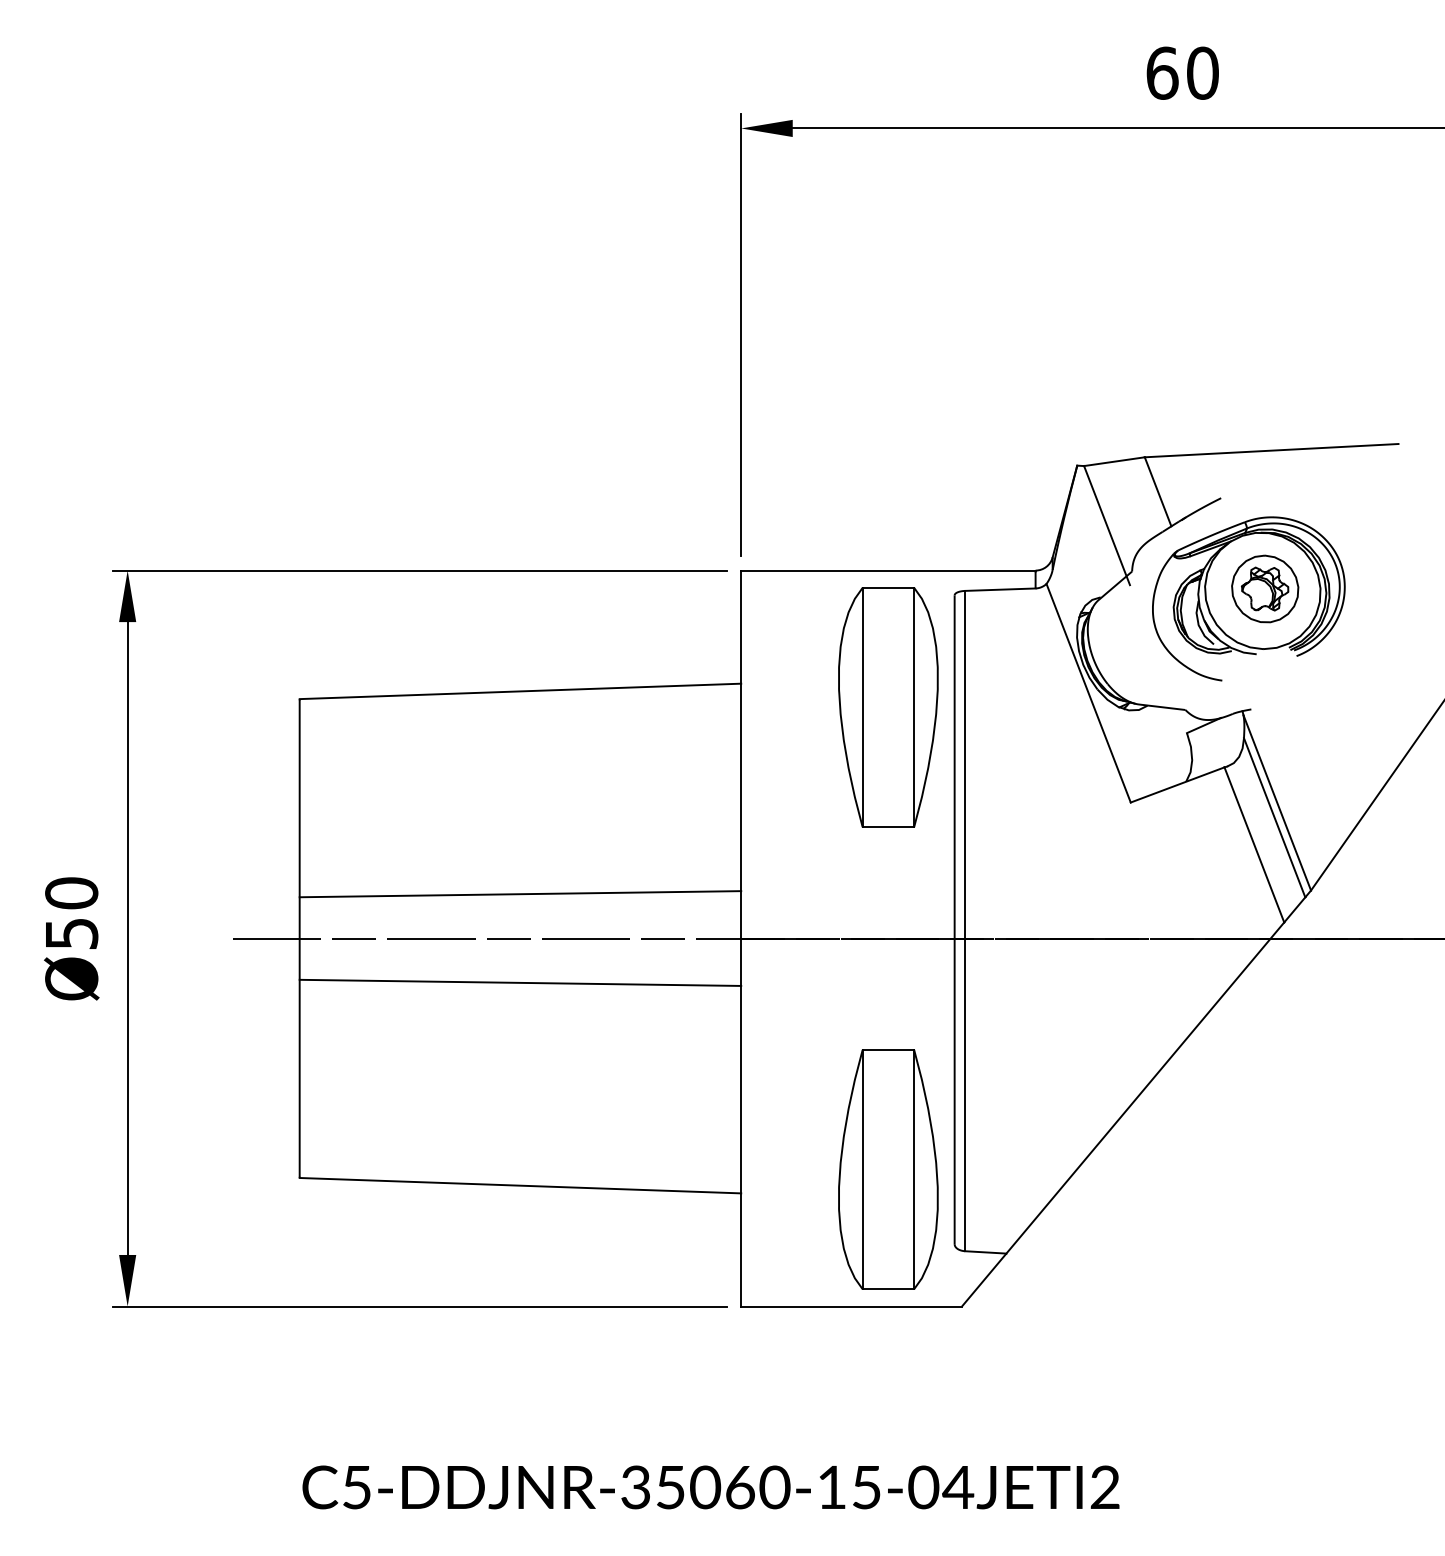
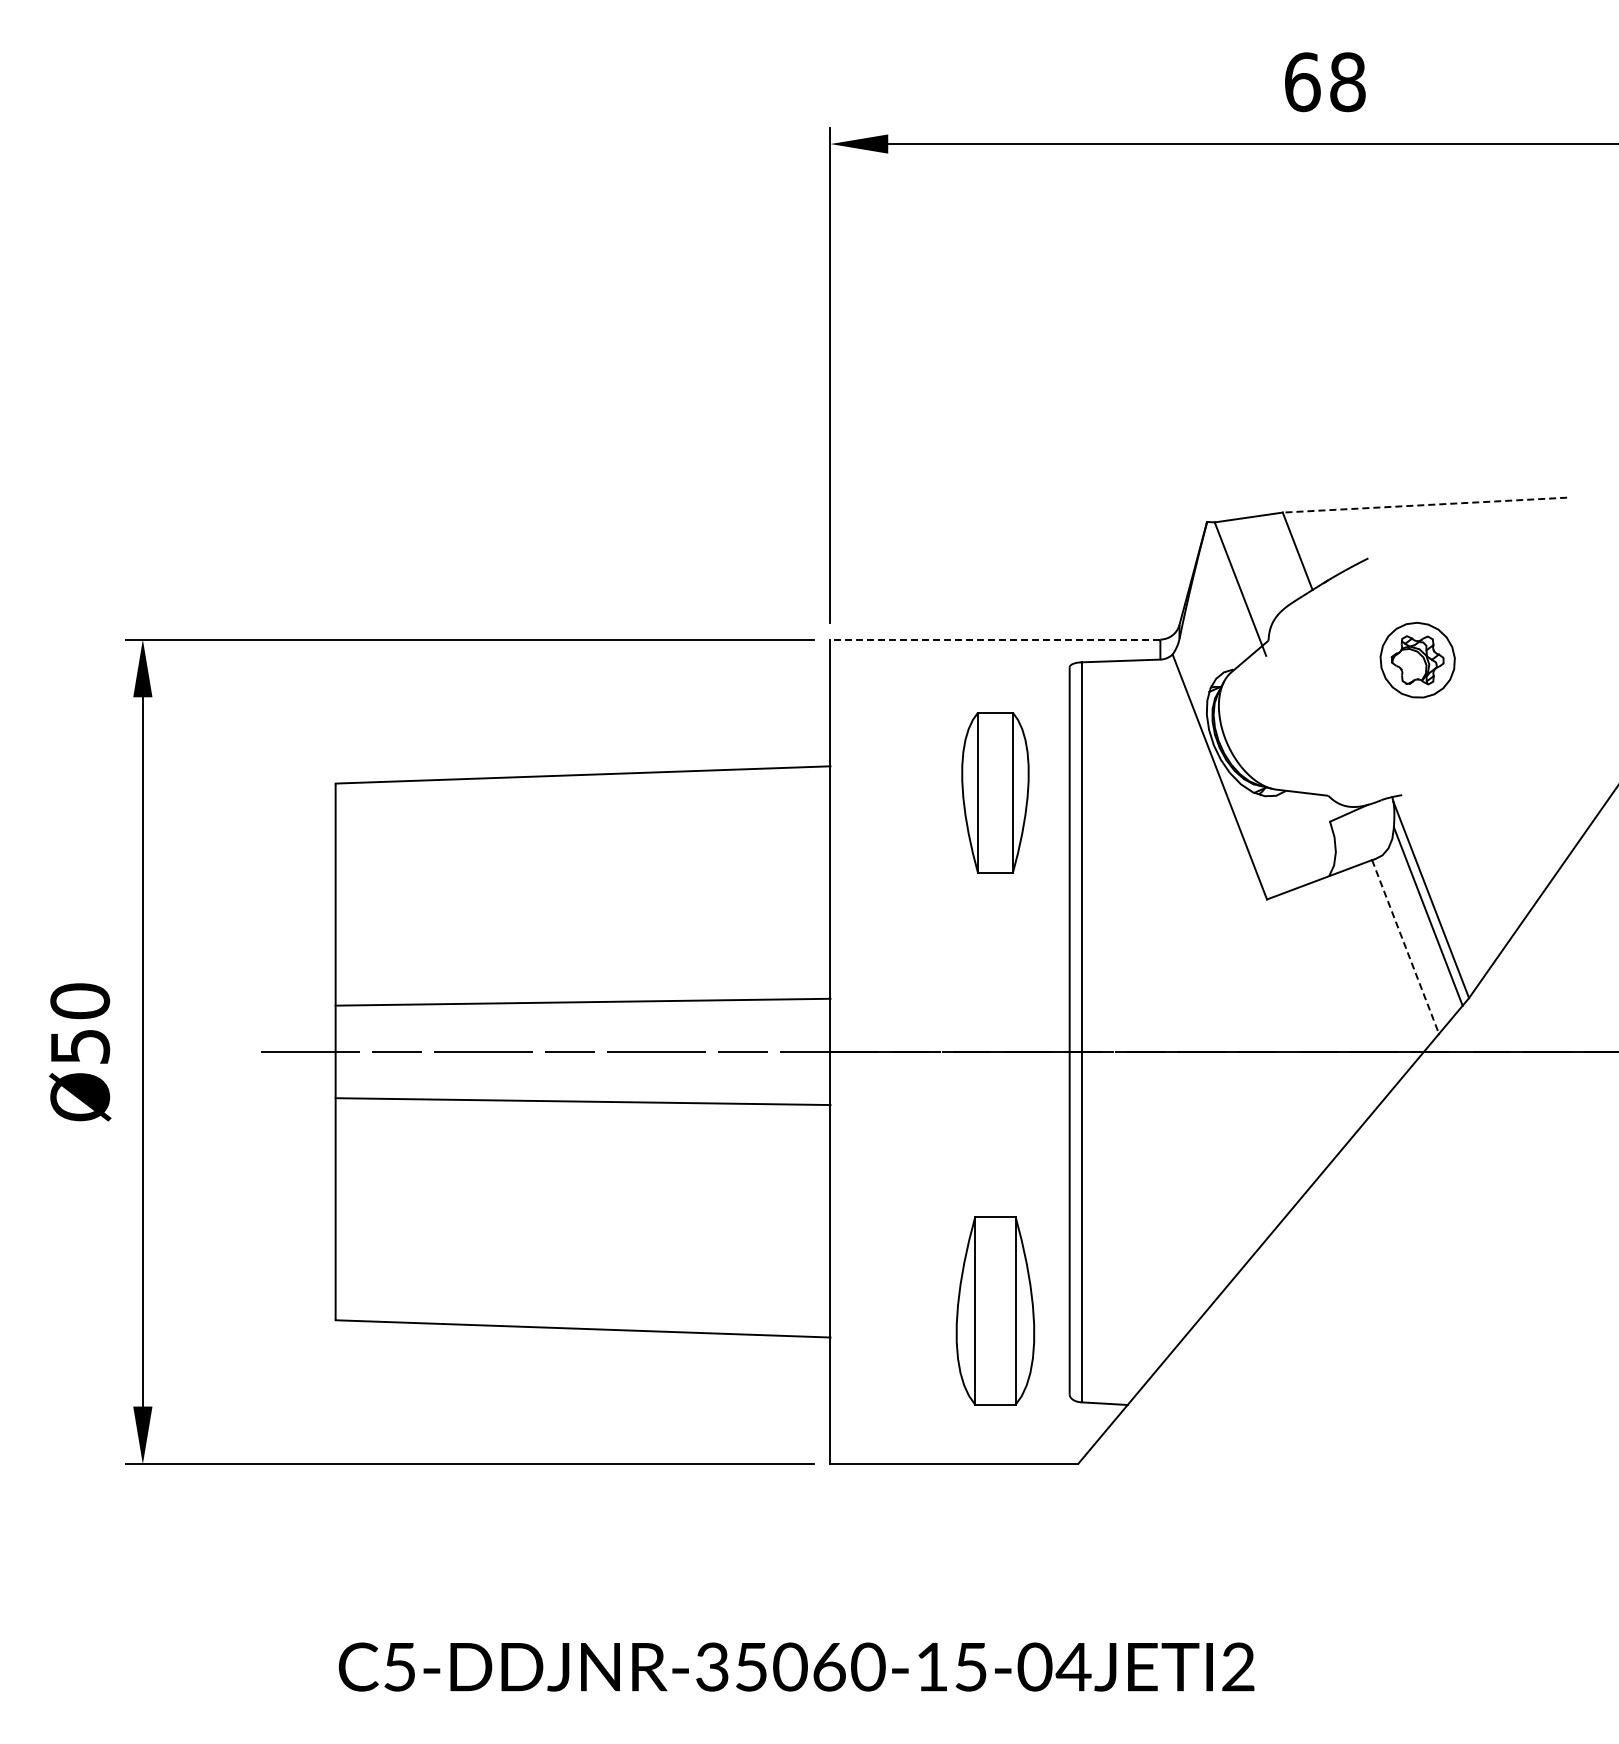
text: (1202, 72) -> (1347, 81), 60 -> 68
line: (1271, 450) -> (1424, 505), solid -> dashed
line: (888, 570) -> (995, 639), solid -> dashed
part: (1248, 599) -> (1399, 671), removed
part: (888, 707) -> (995, 792), size x0.6
line: (1254, 845) -> (1405, 947), solid -> dashed
part: (888, 1169) -> (995, 1310), size x0.7

